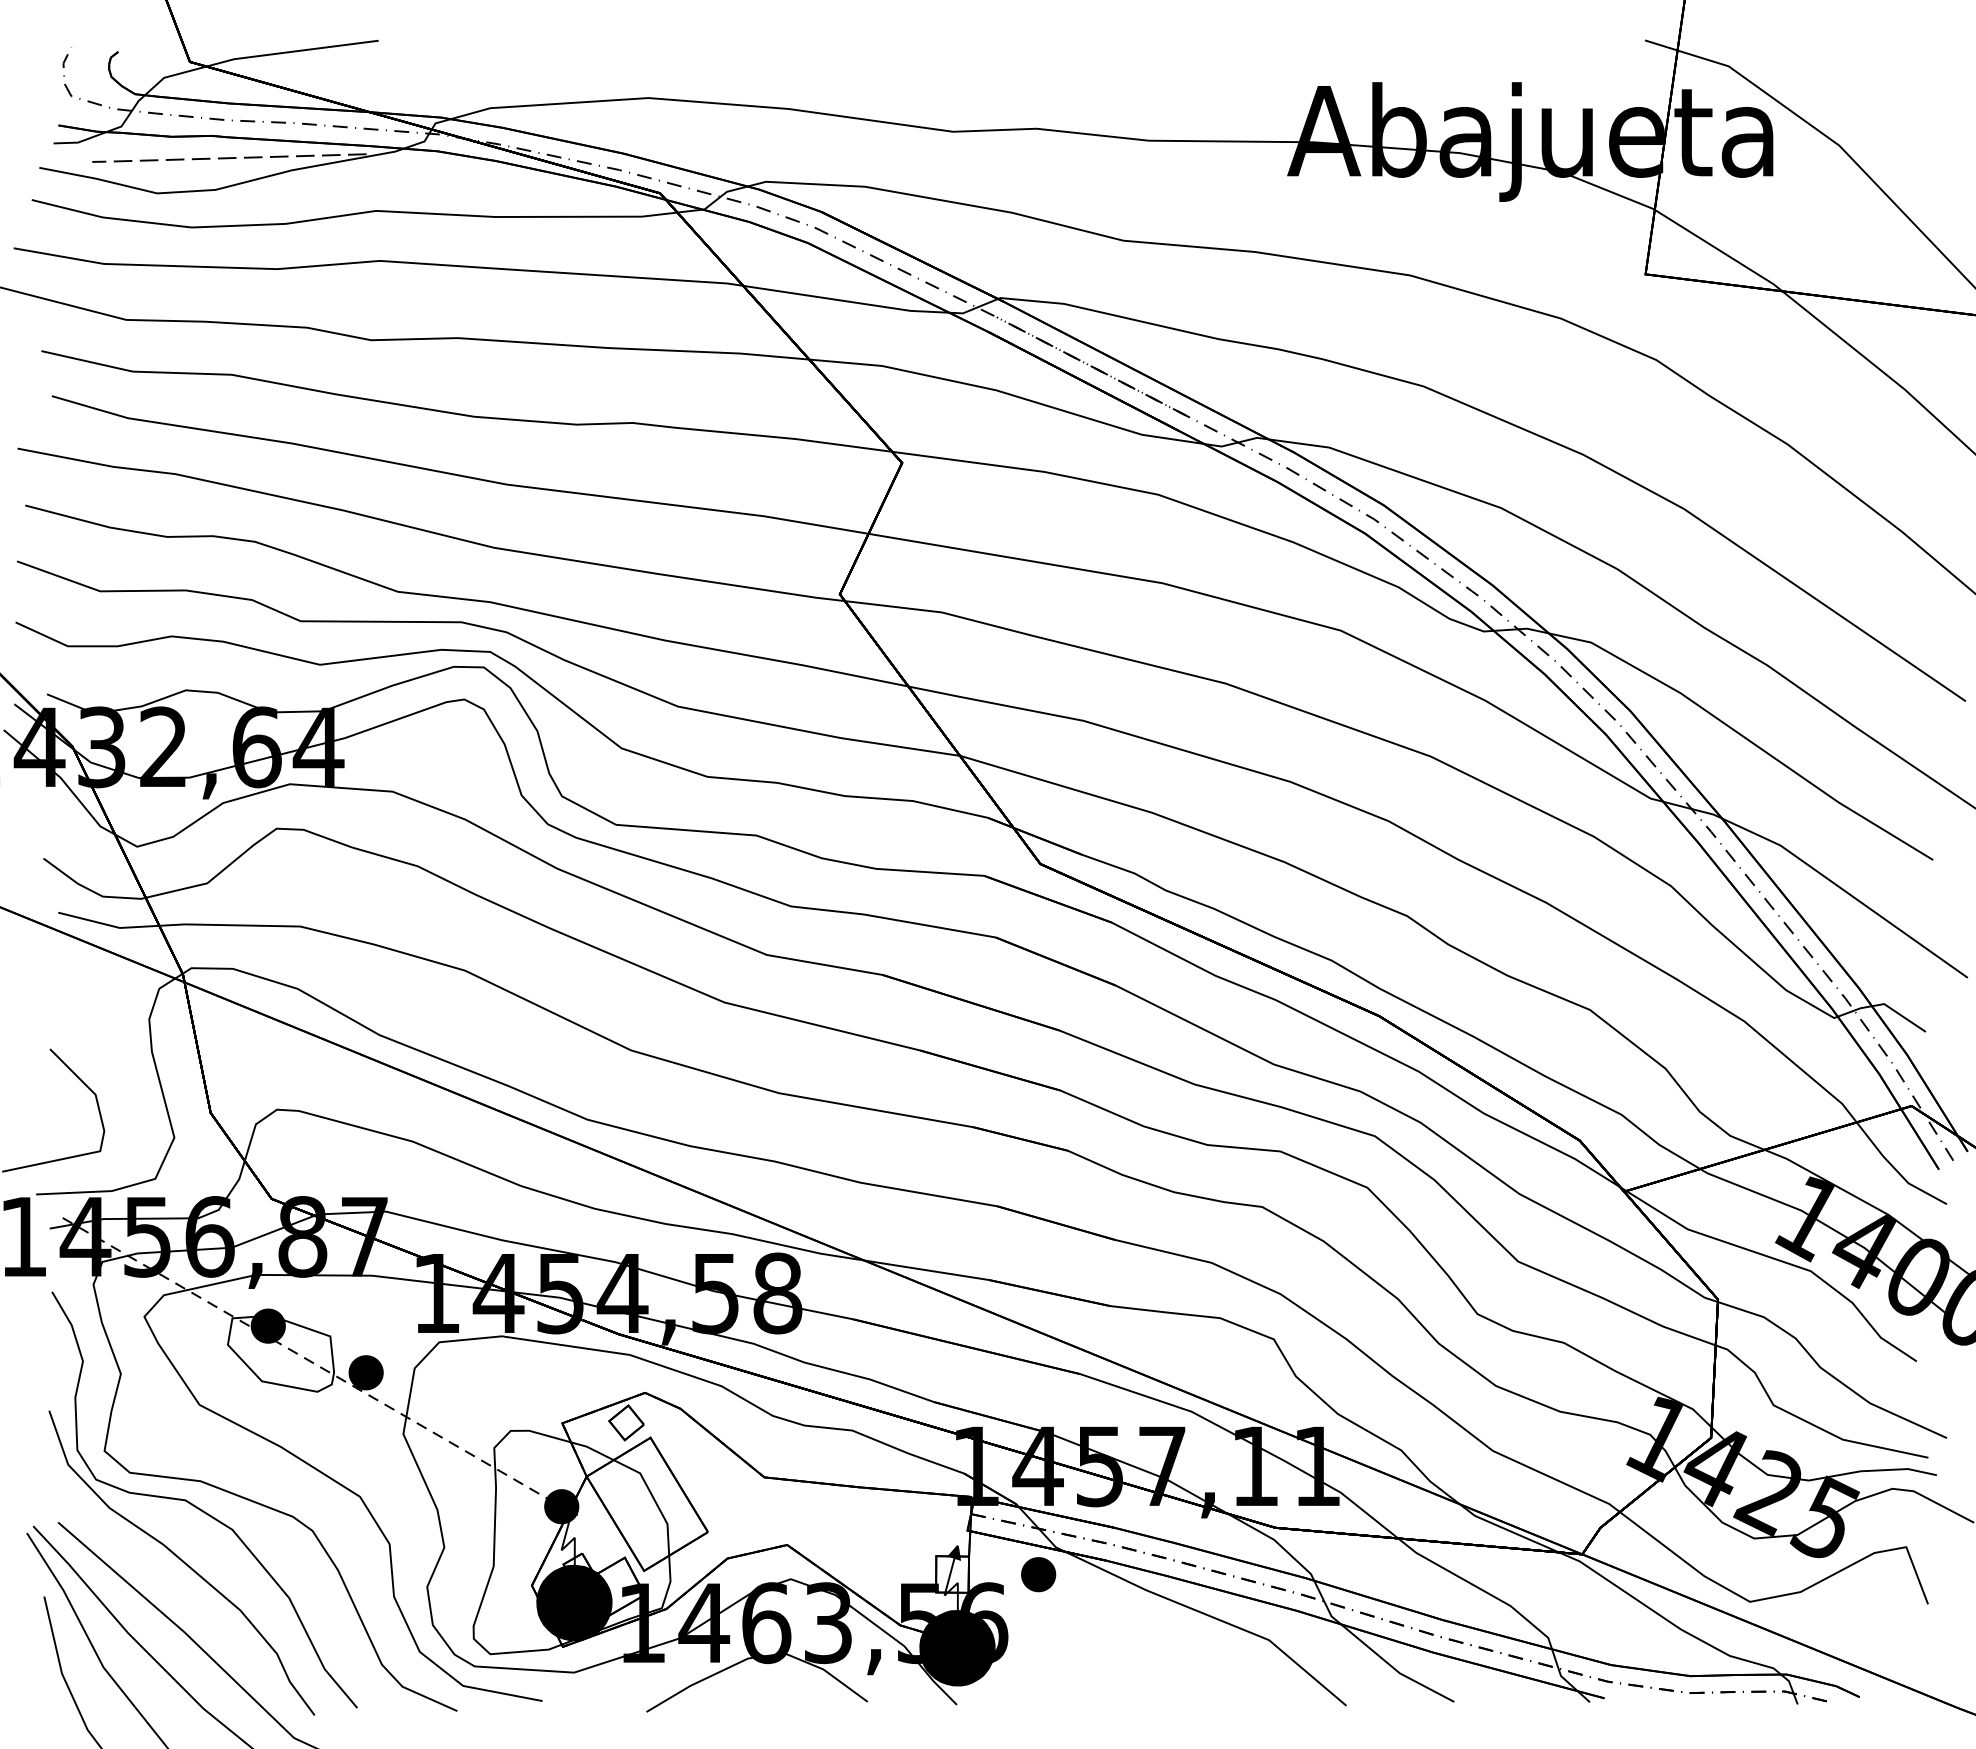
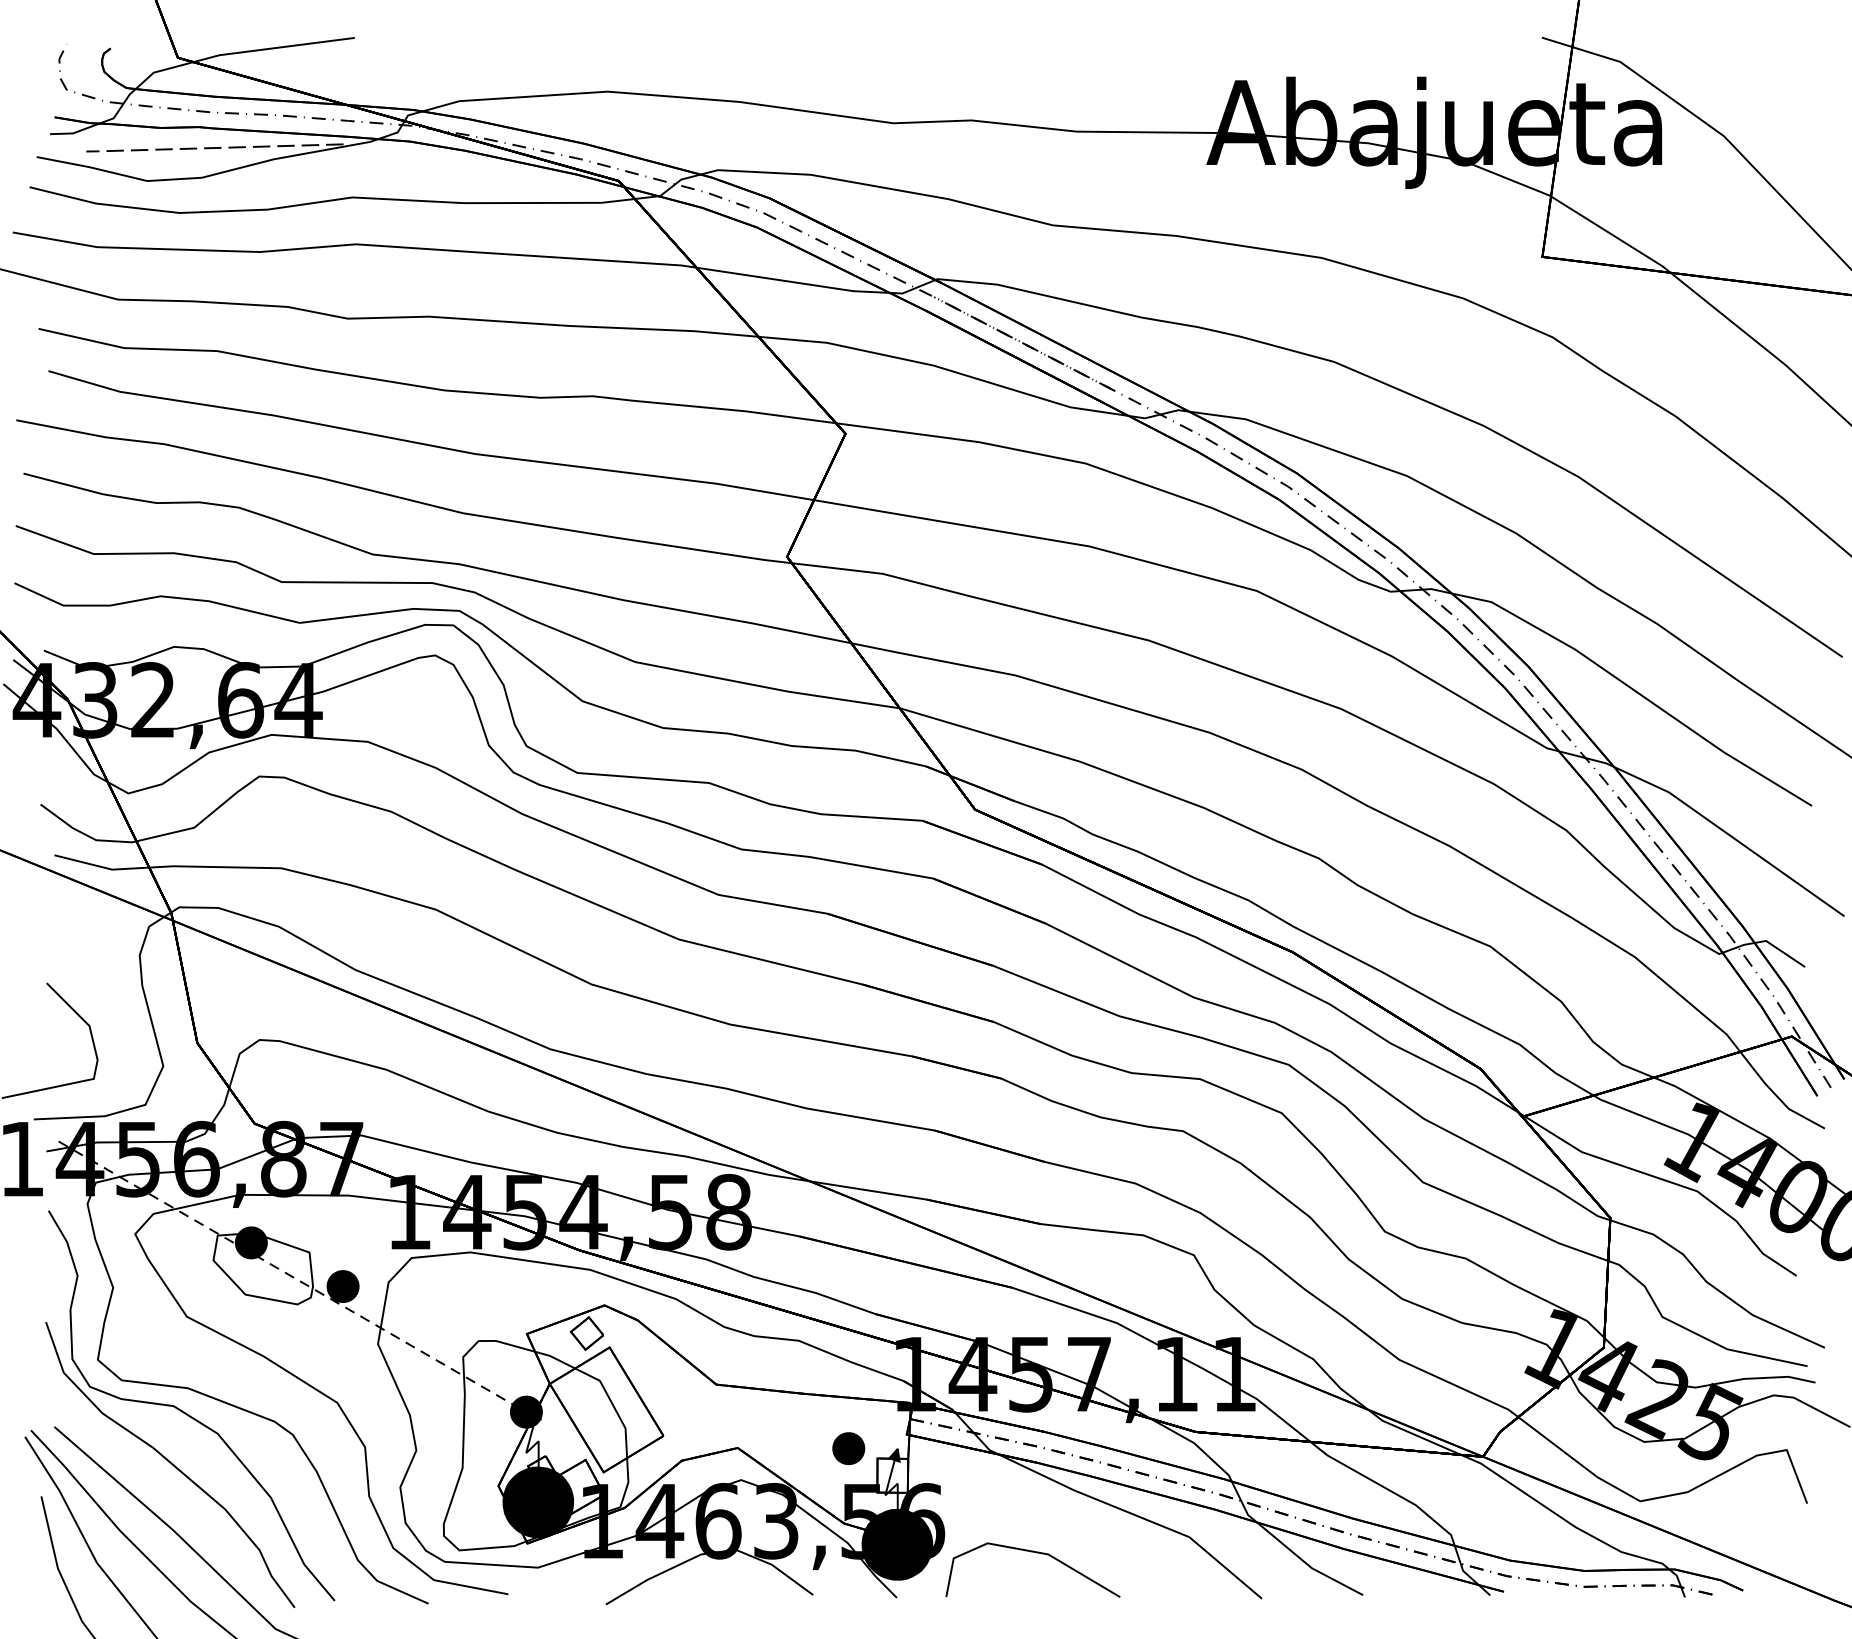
part: (1038, 1574) -> (848, 1448), moved
line: (1105, 1657) -> (1036, 1553), added

